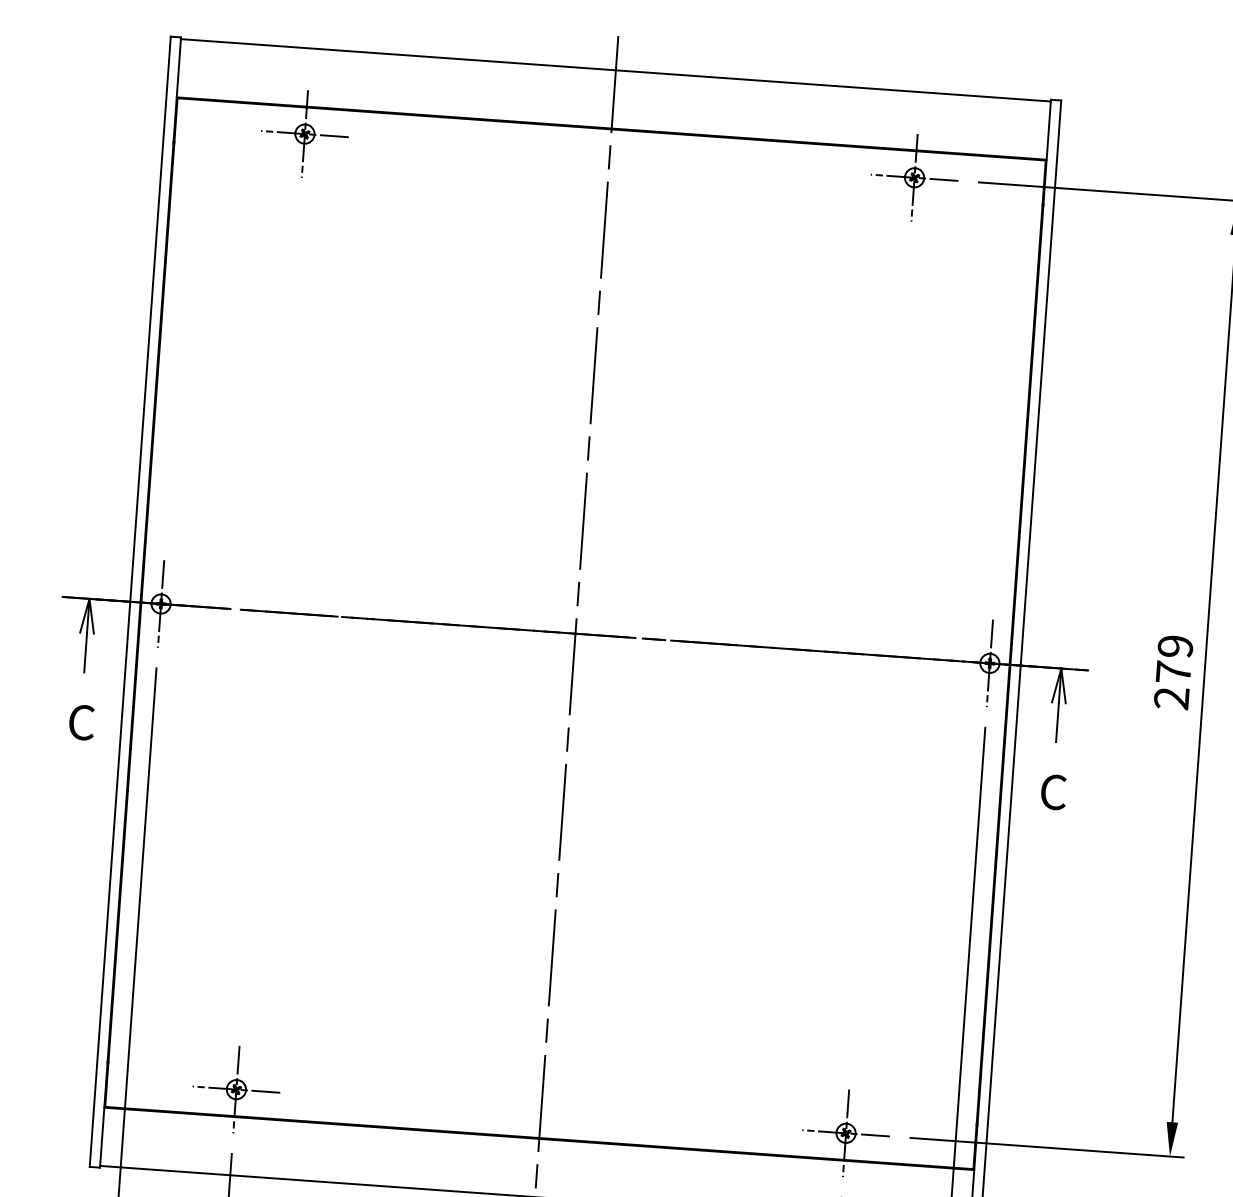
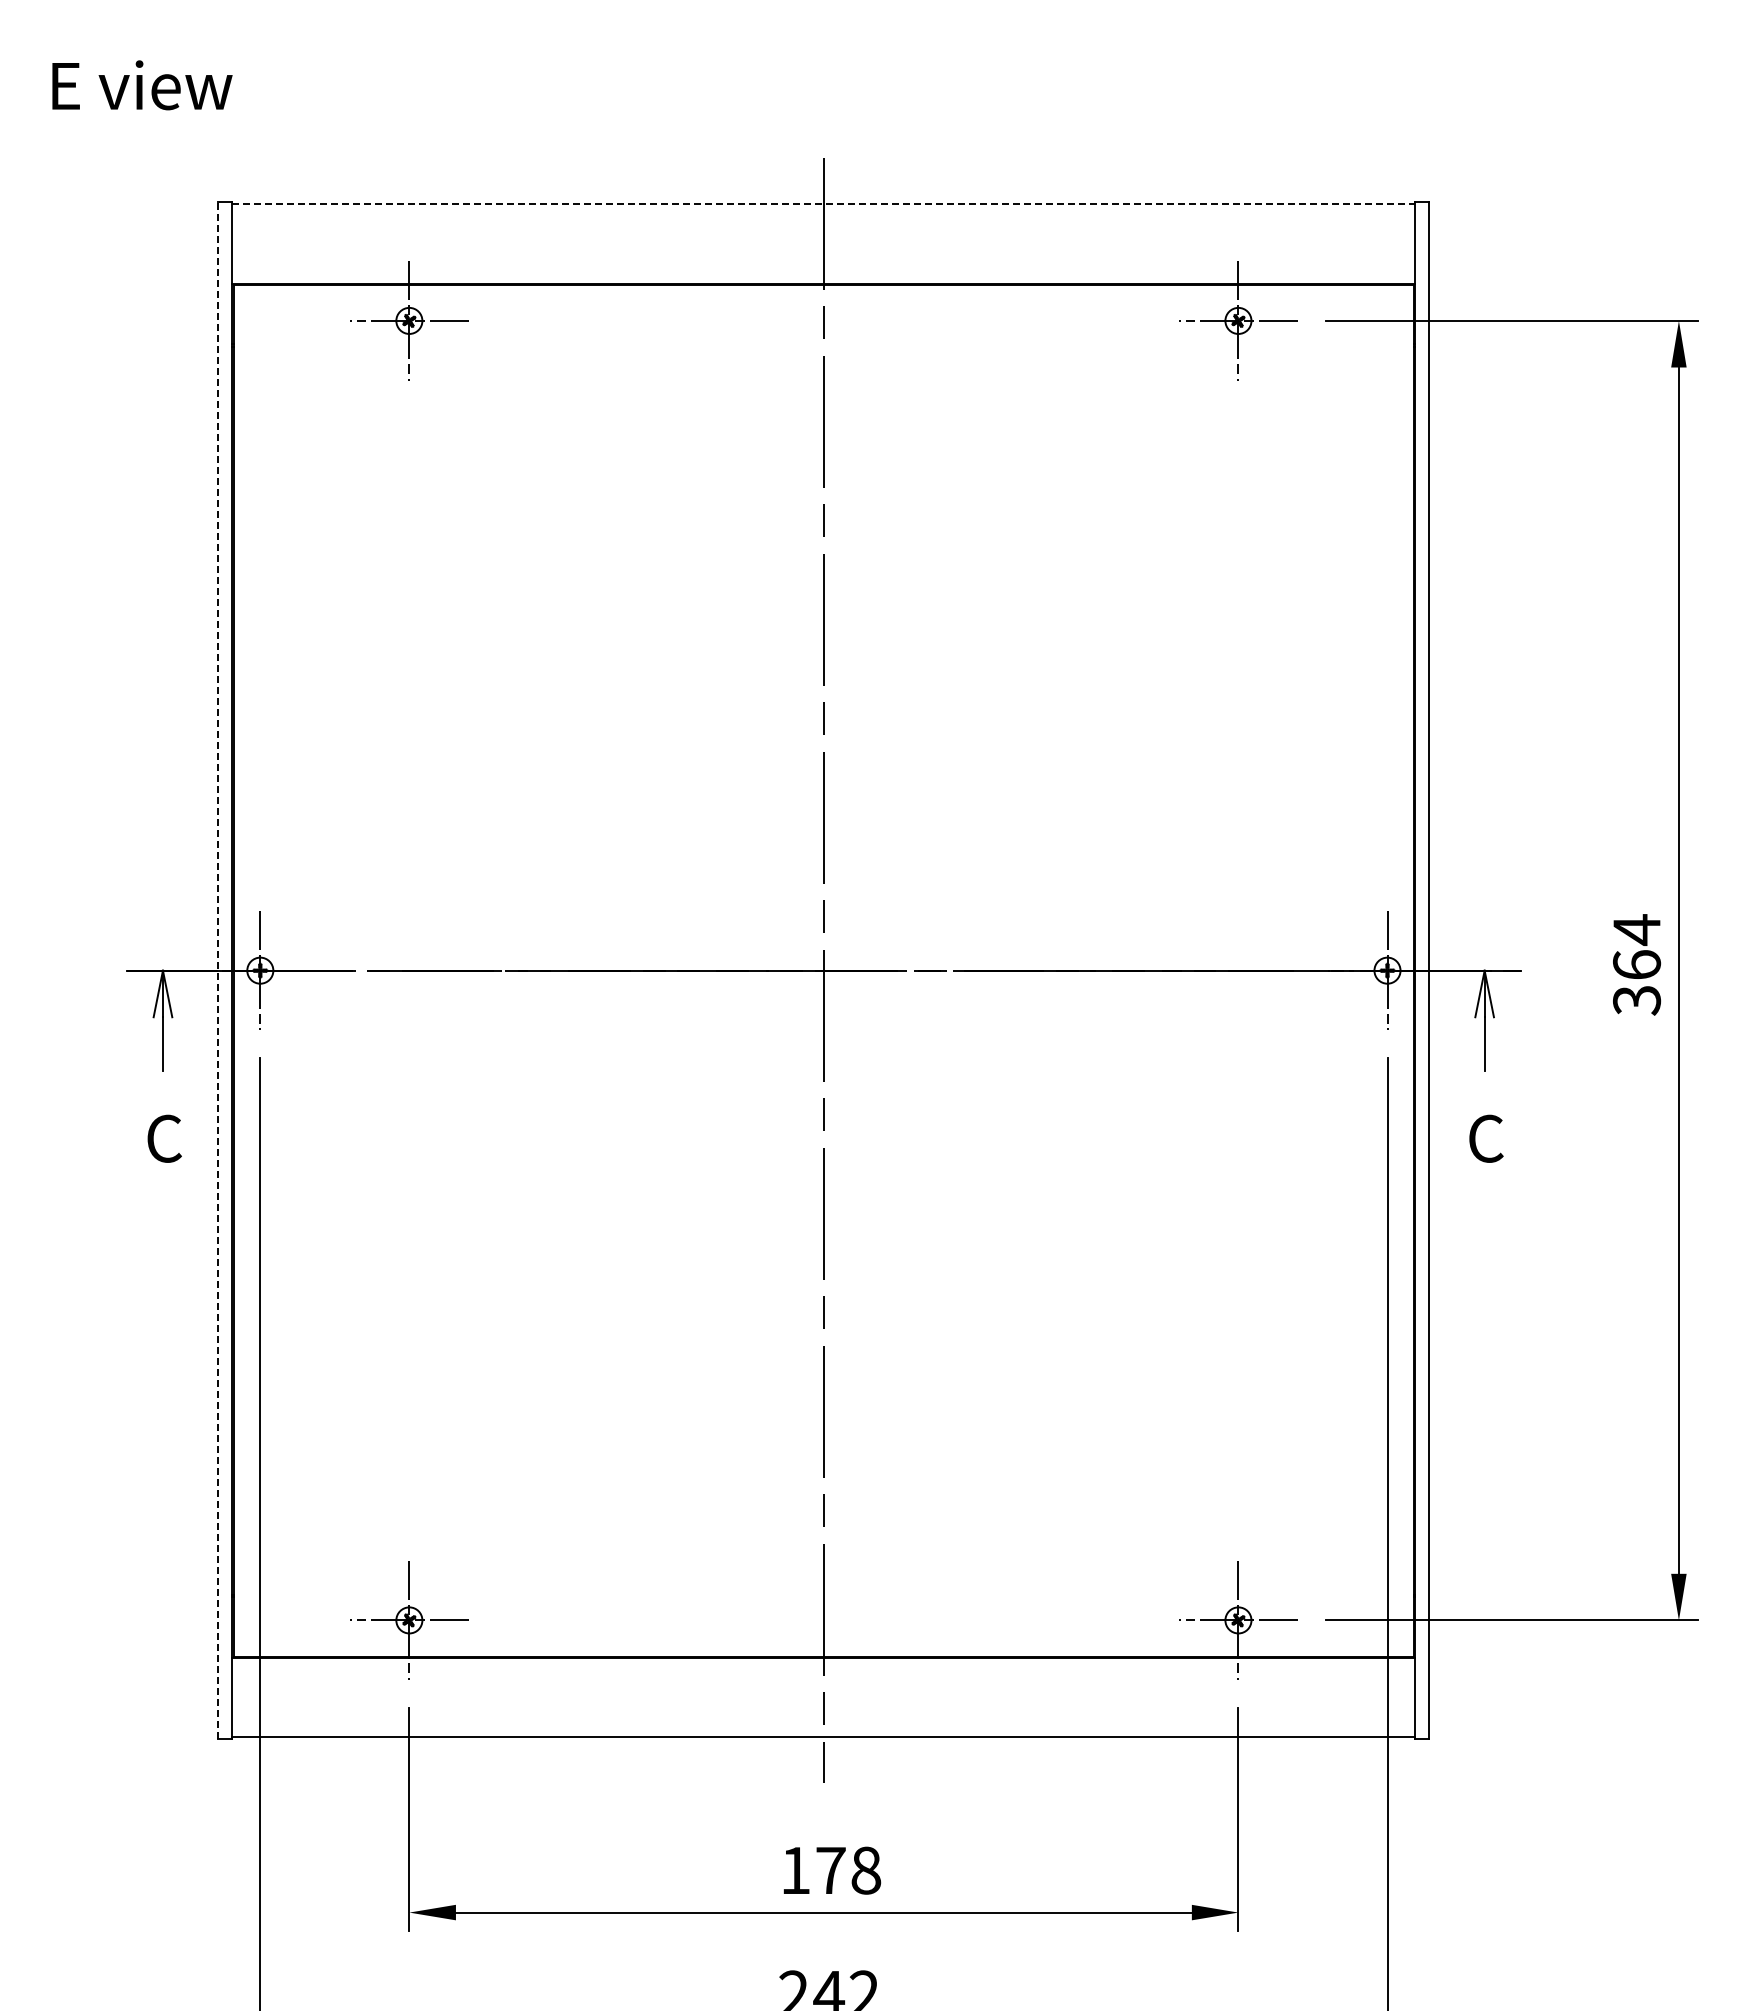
line: (615, 70) -> (823, 204), solid -> dashed
line: (130, 601) -> (218, 970), solid -> dashed
text: (1174, 672) -> (1637, 964), 279 -> 364

